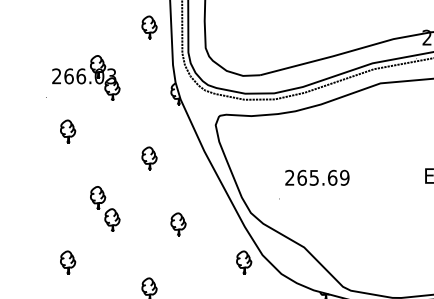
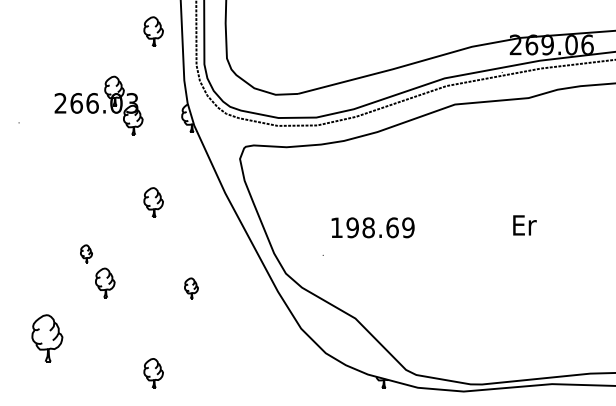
part: (85, 77) -> (98, 105), moved
part: (68, 131) -> (47, 167), removed
text: (301, 177) -> (352, 227), 265.69 -> 198.69
part: (98, 197) -> (86, 253), size x0.6
part: (178, 224) -> (191, 288), size x0.7
part: (68, 261) -> (47, 337), size x1.6
part: (243, 261) -> (276, 337), removed

